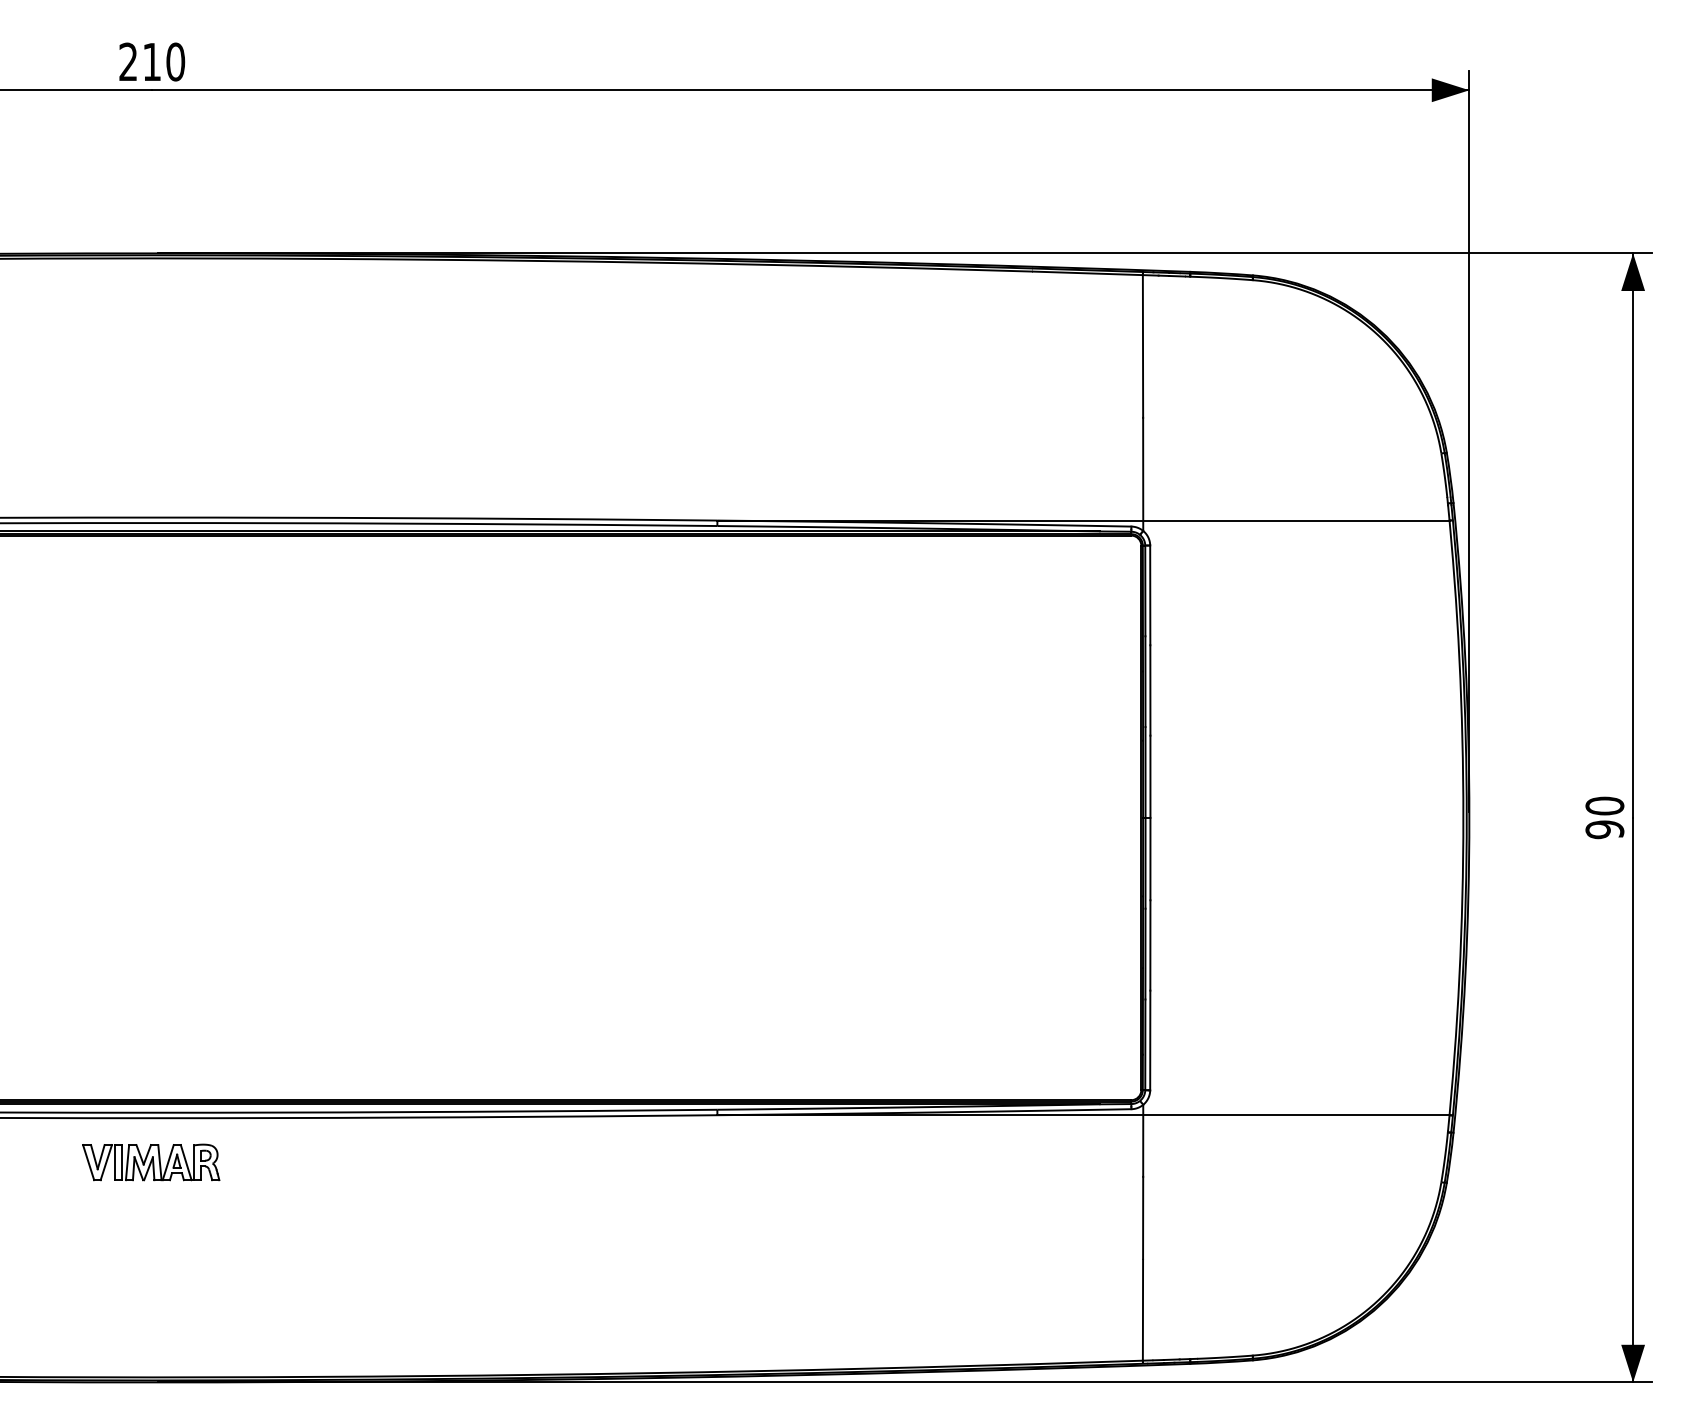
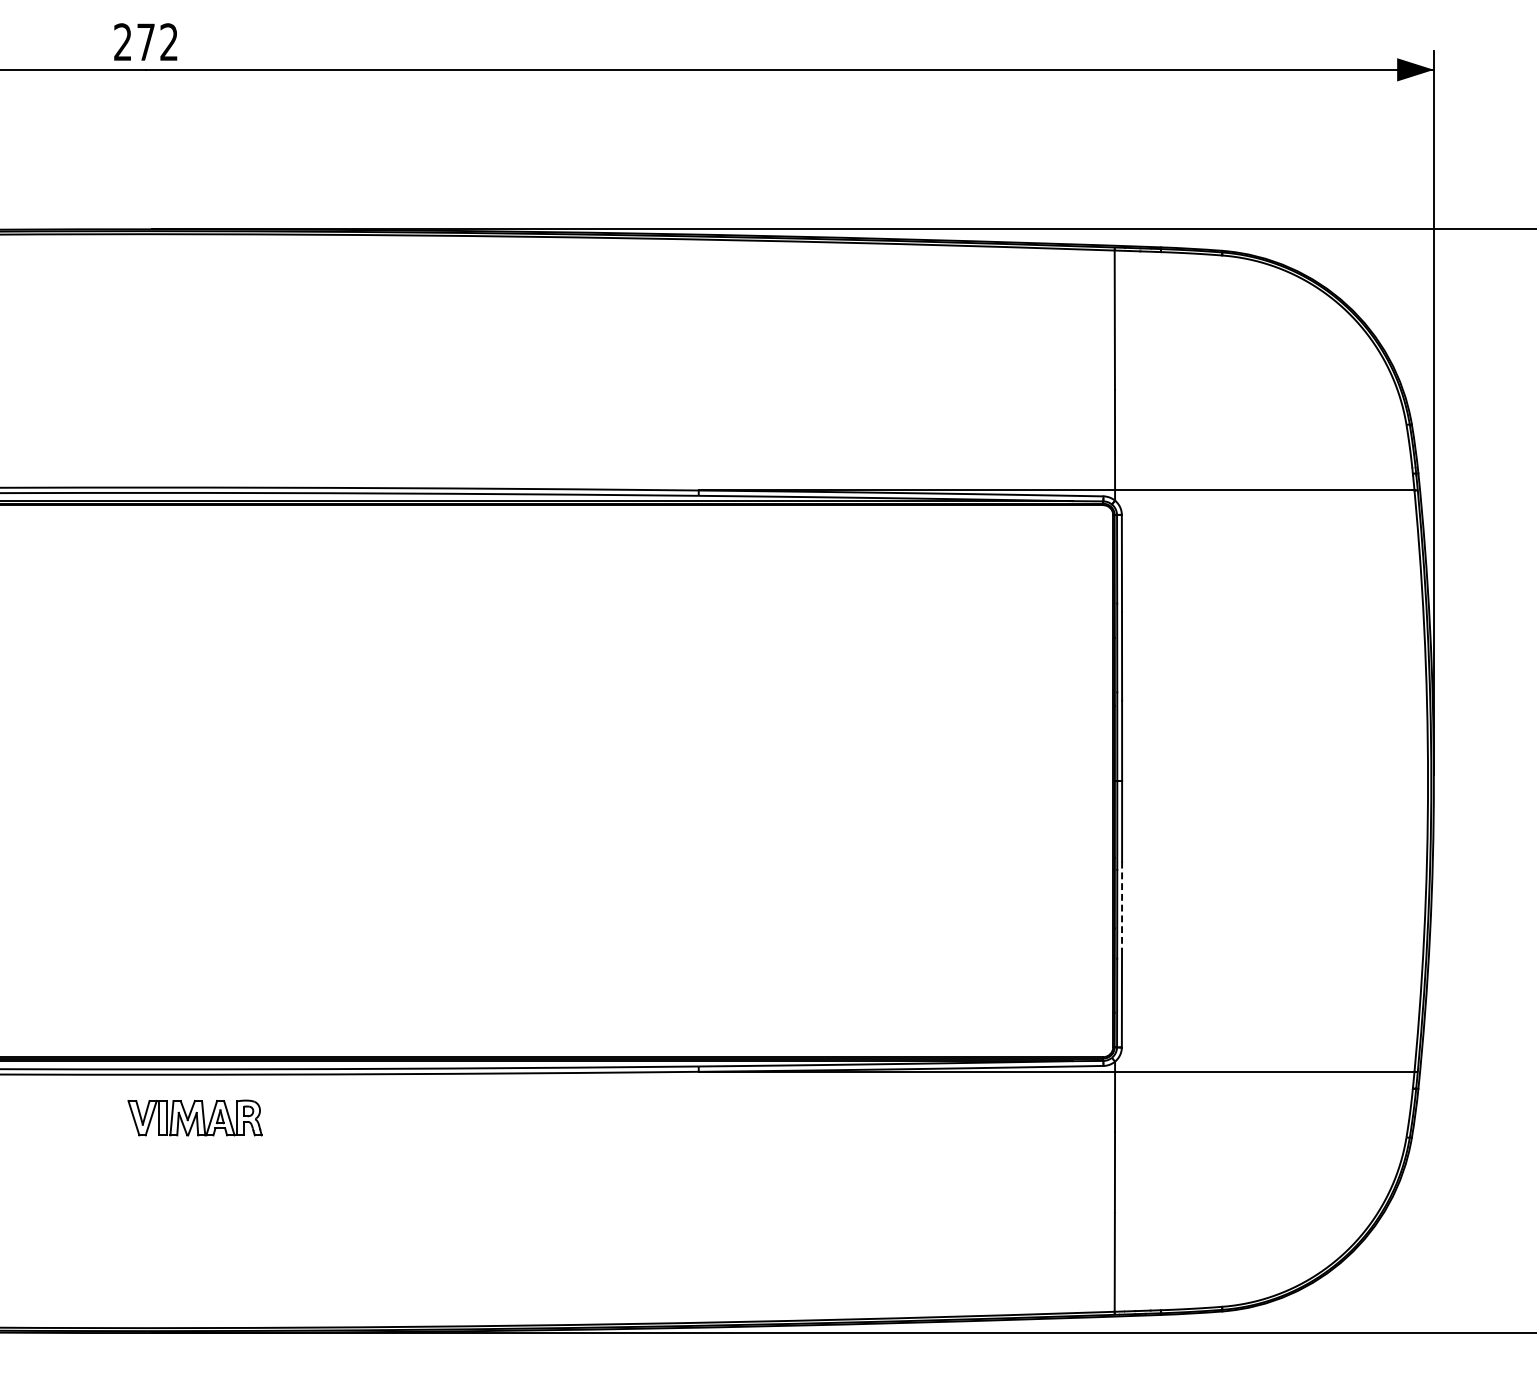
text: (164, 61) -> (158, 41), 210 -> 272
line: (1150, 945) -> (1122, 905), solid -> dashed
part: (151, 1162) -> (195, 1118), moved

